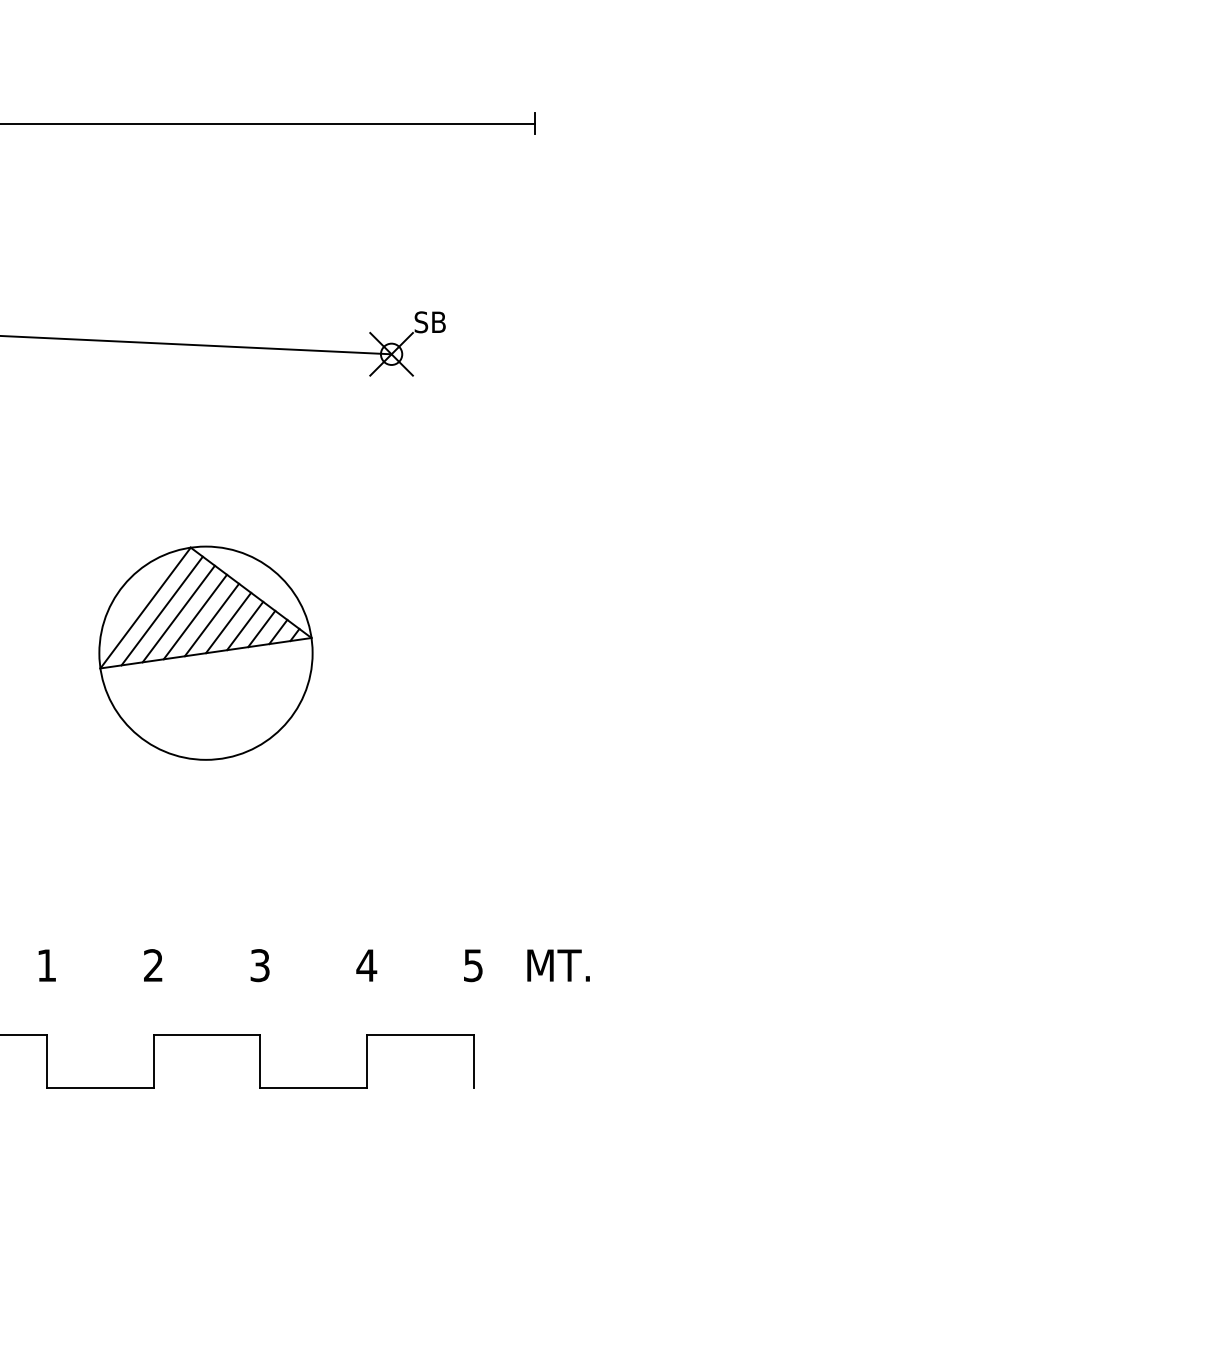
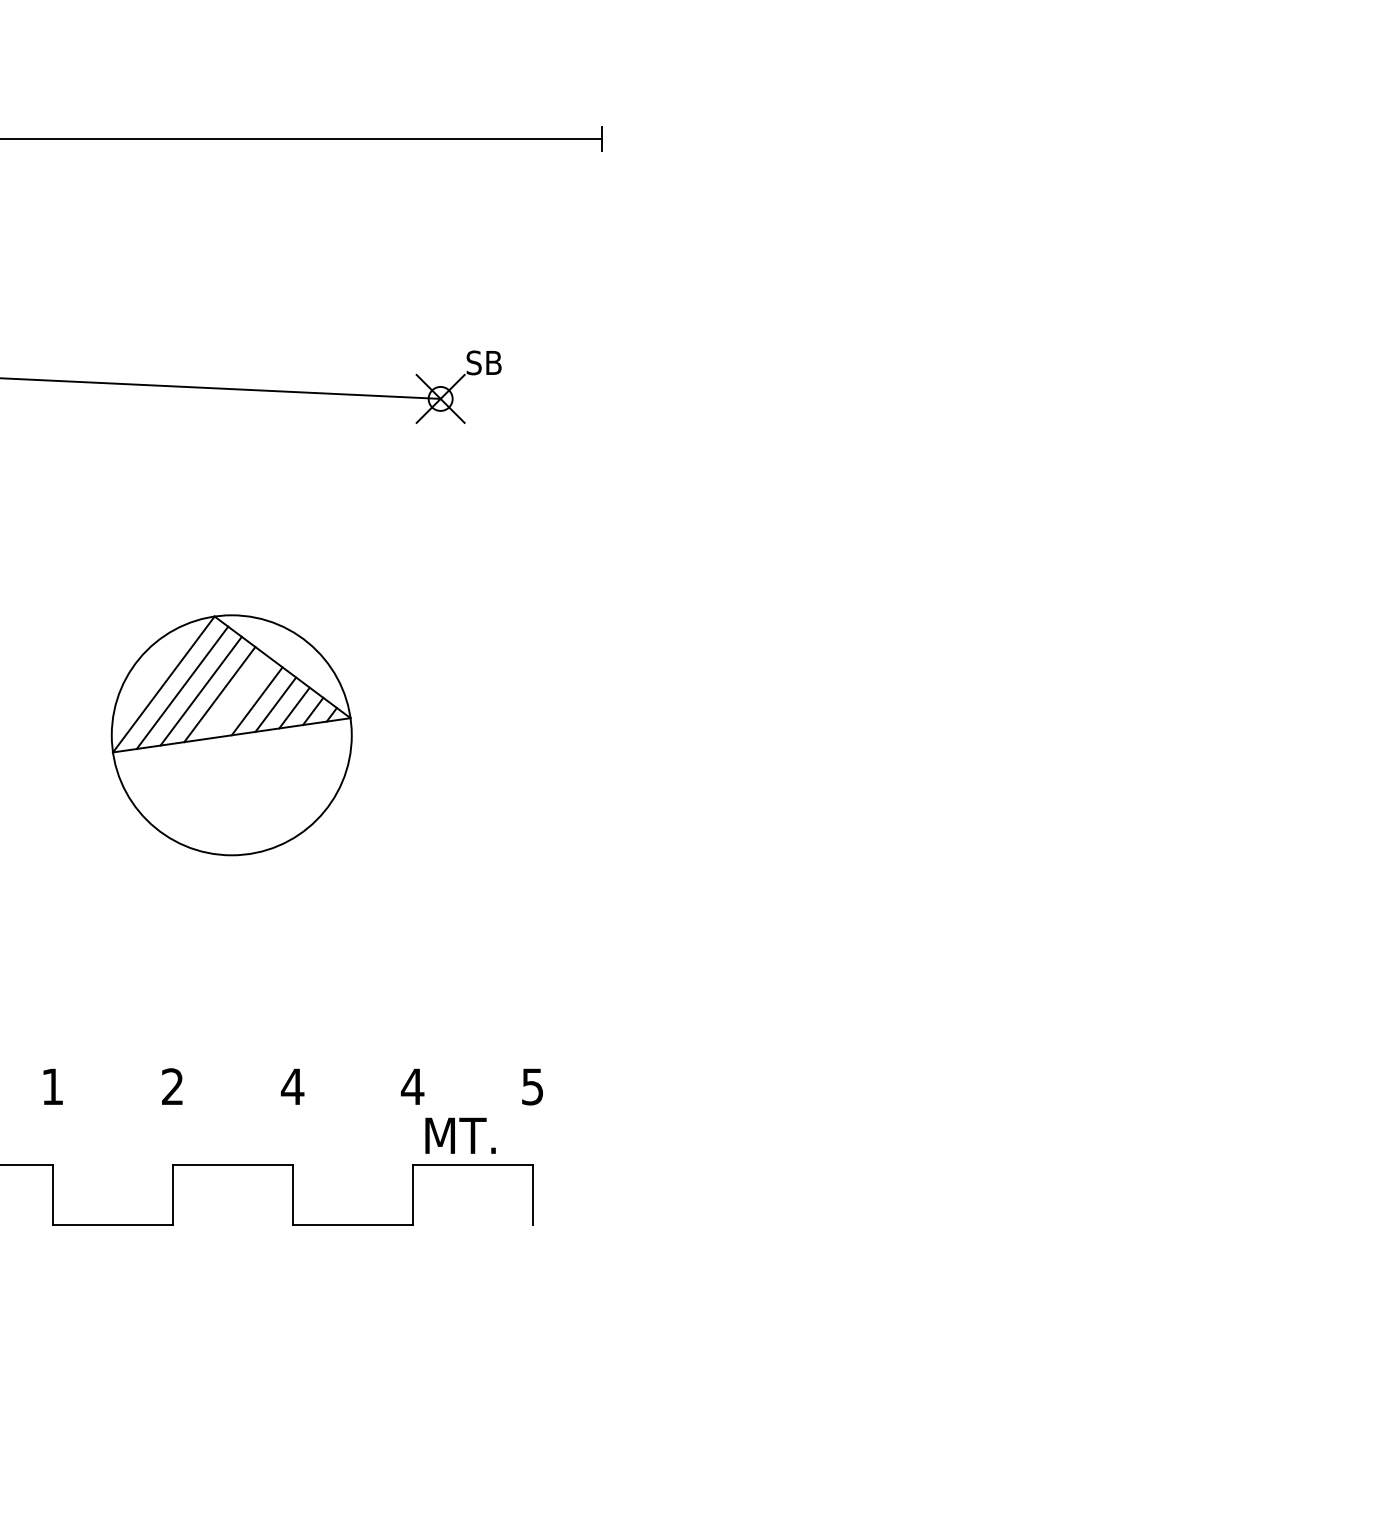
line: (211, 619) -> (238, 697), removed
text: (259, 965) -> (292, 1086), 3 -> 4
text: (558, 965) -> (460, 1135), moved

